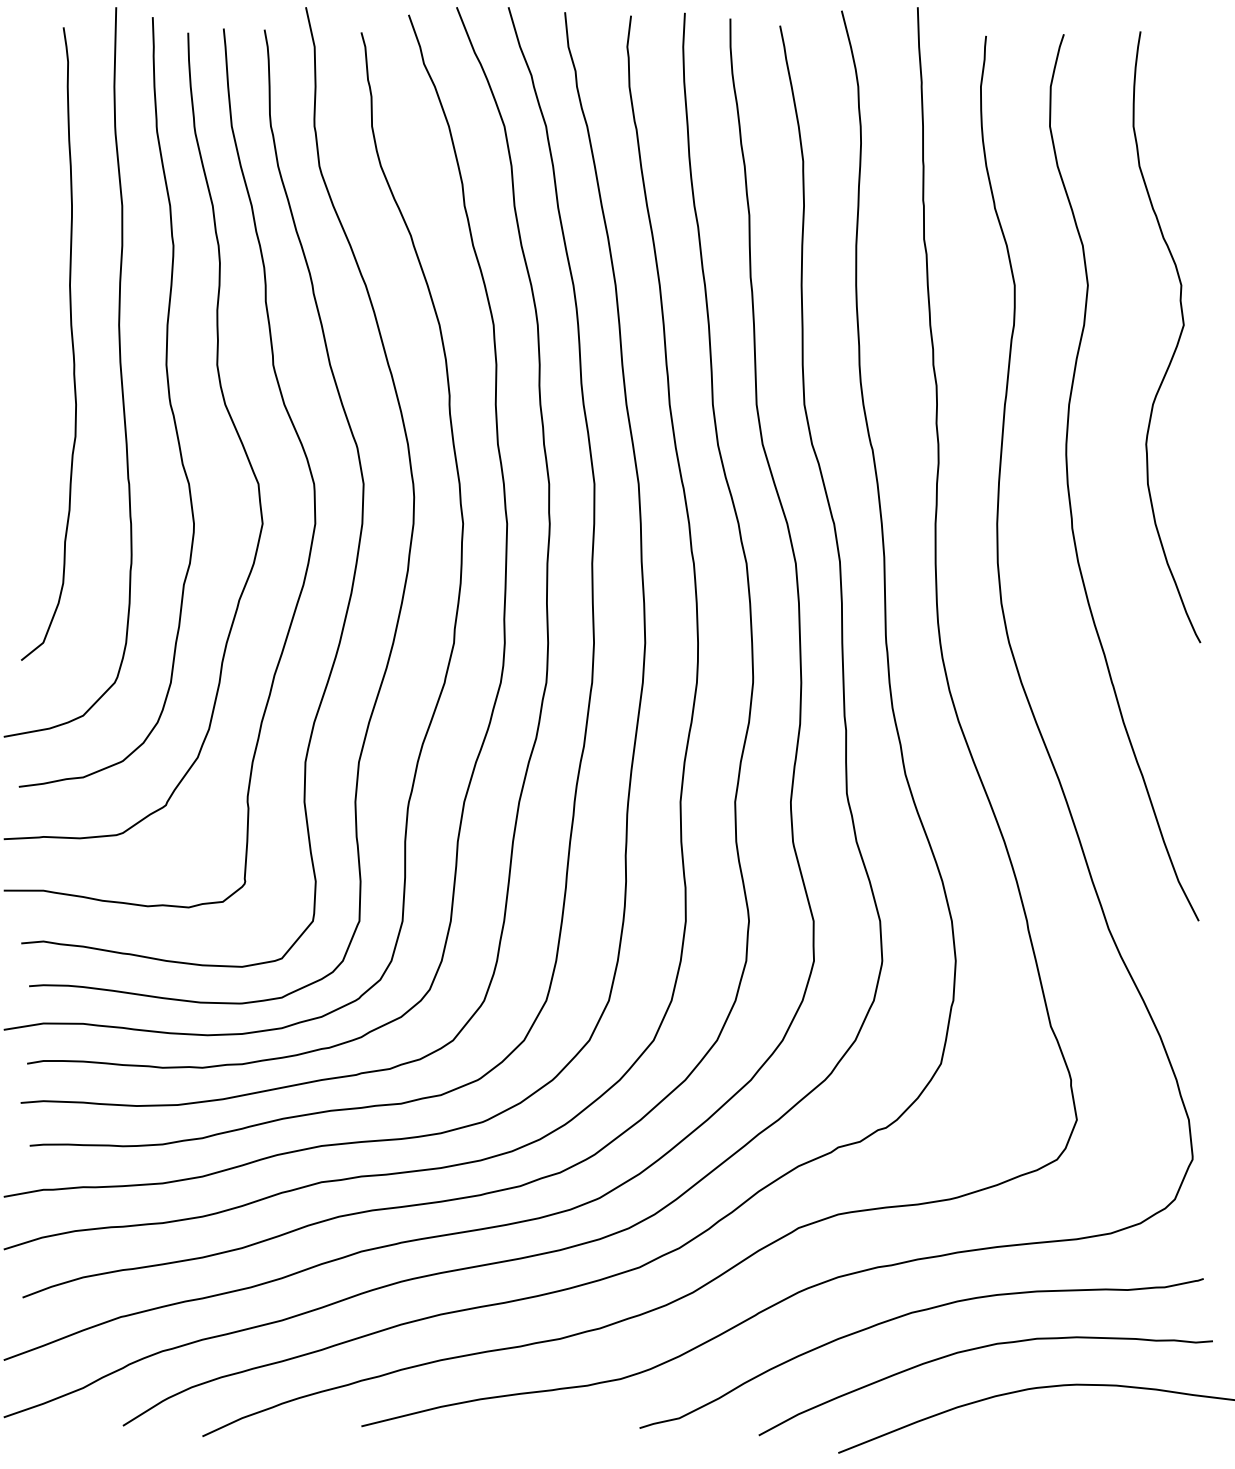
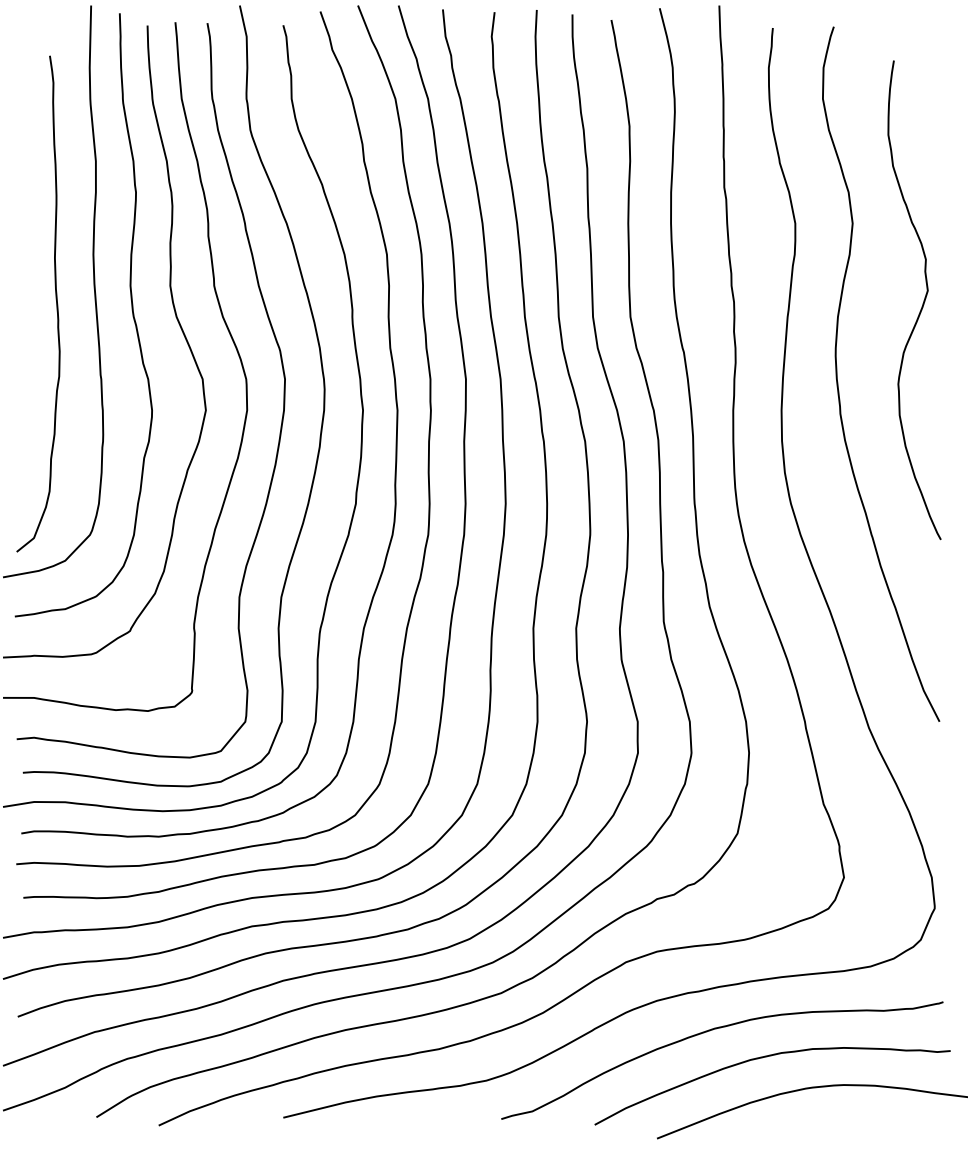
curve: (1177, 340) -> (922, 302), moved
curve: (71, 343) -> (56, 303), moved

